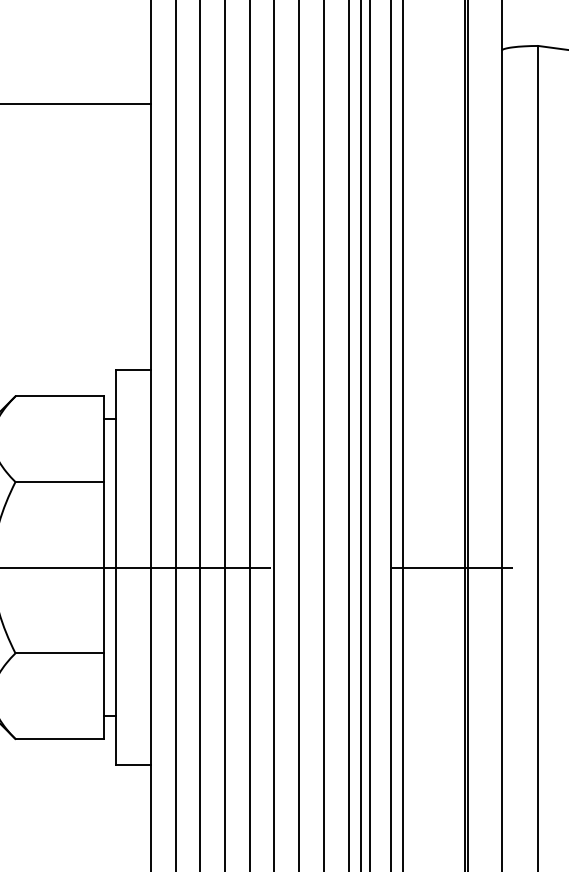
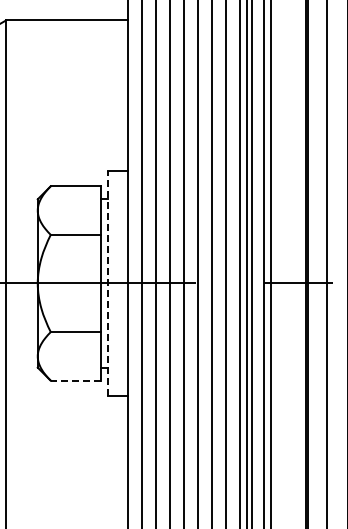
line: (115, 565) -> (107, 282), solid -> dashed
line: (59, 738) -> (75, 380), solid -> dashed

